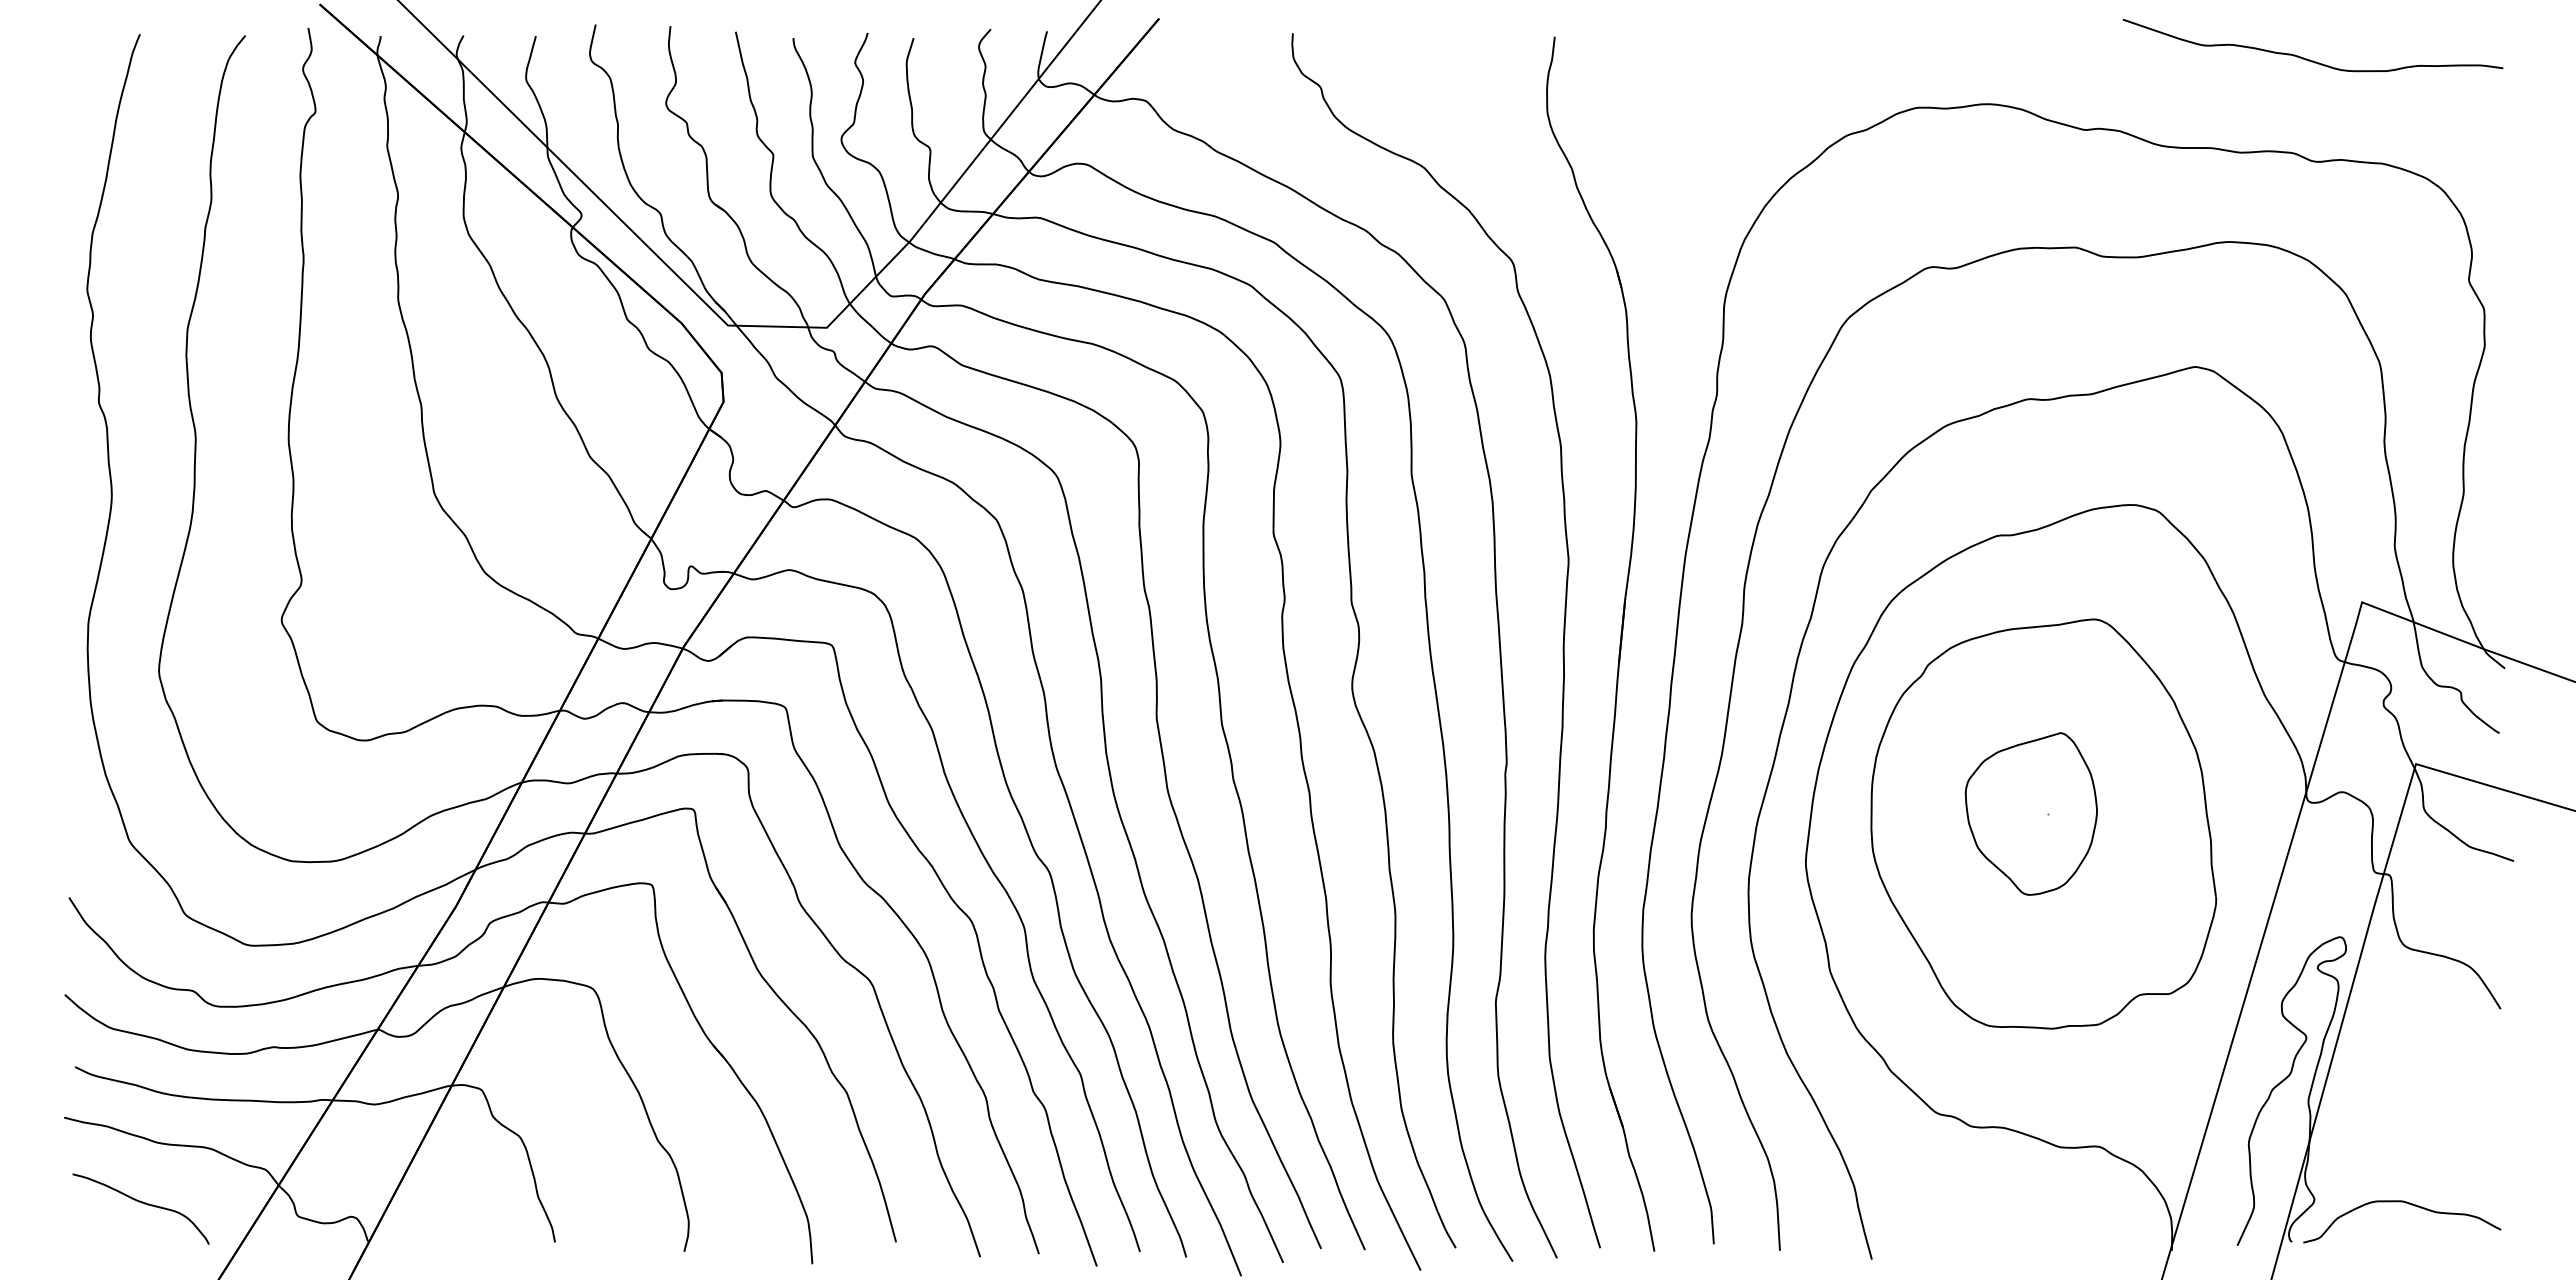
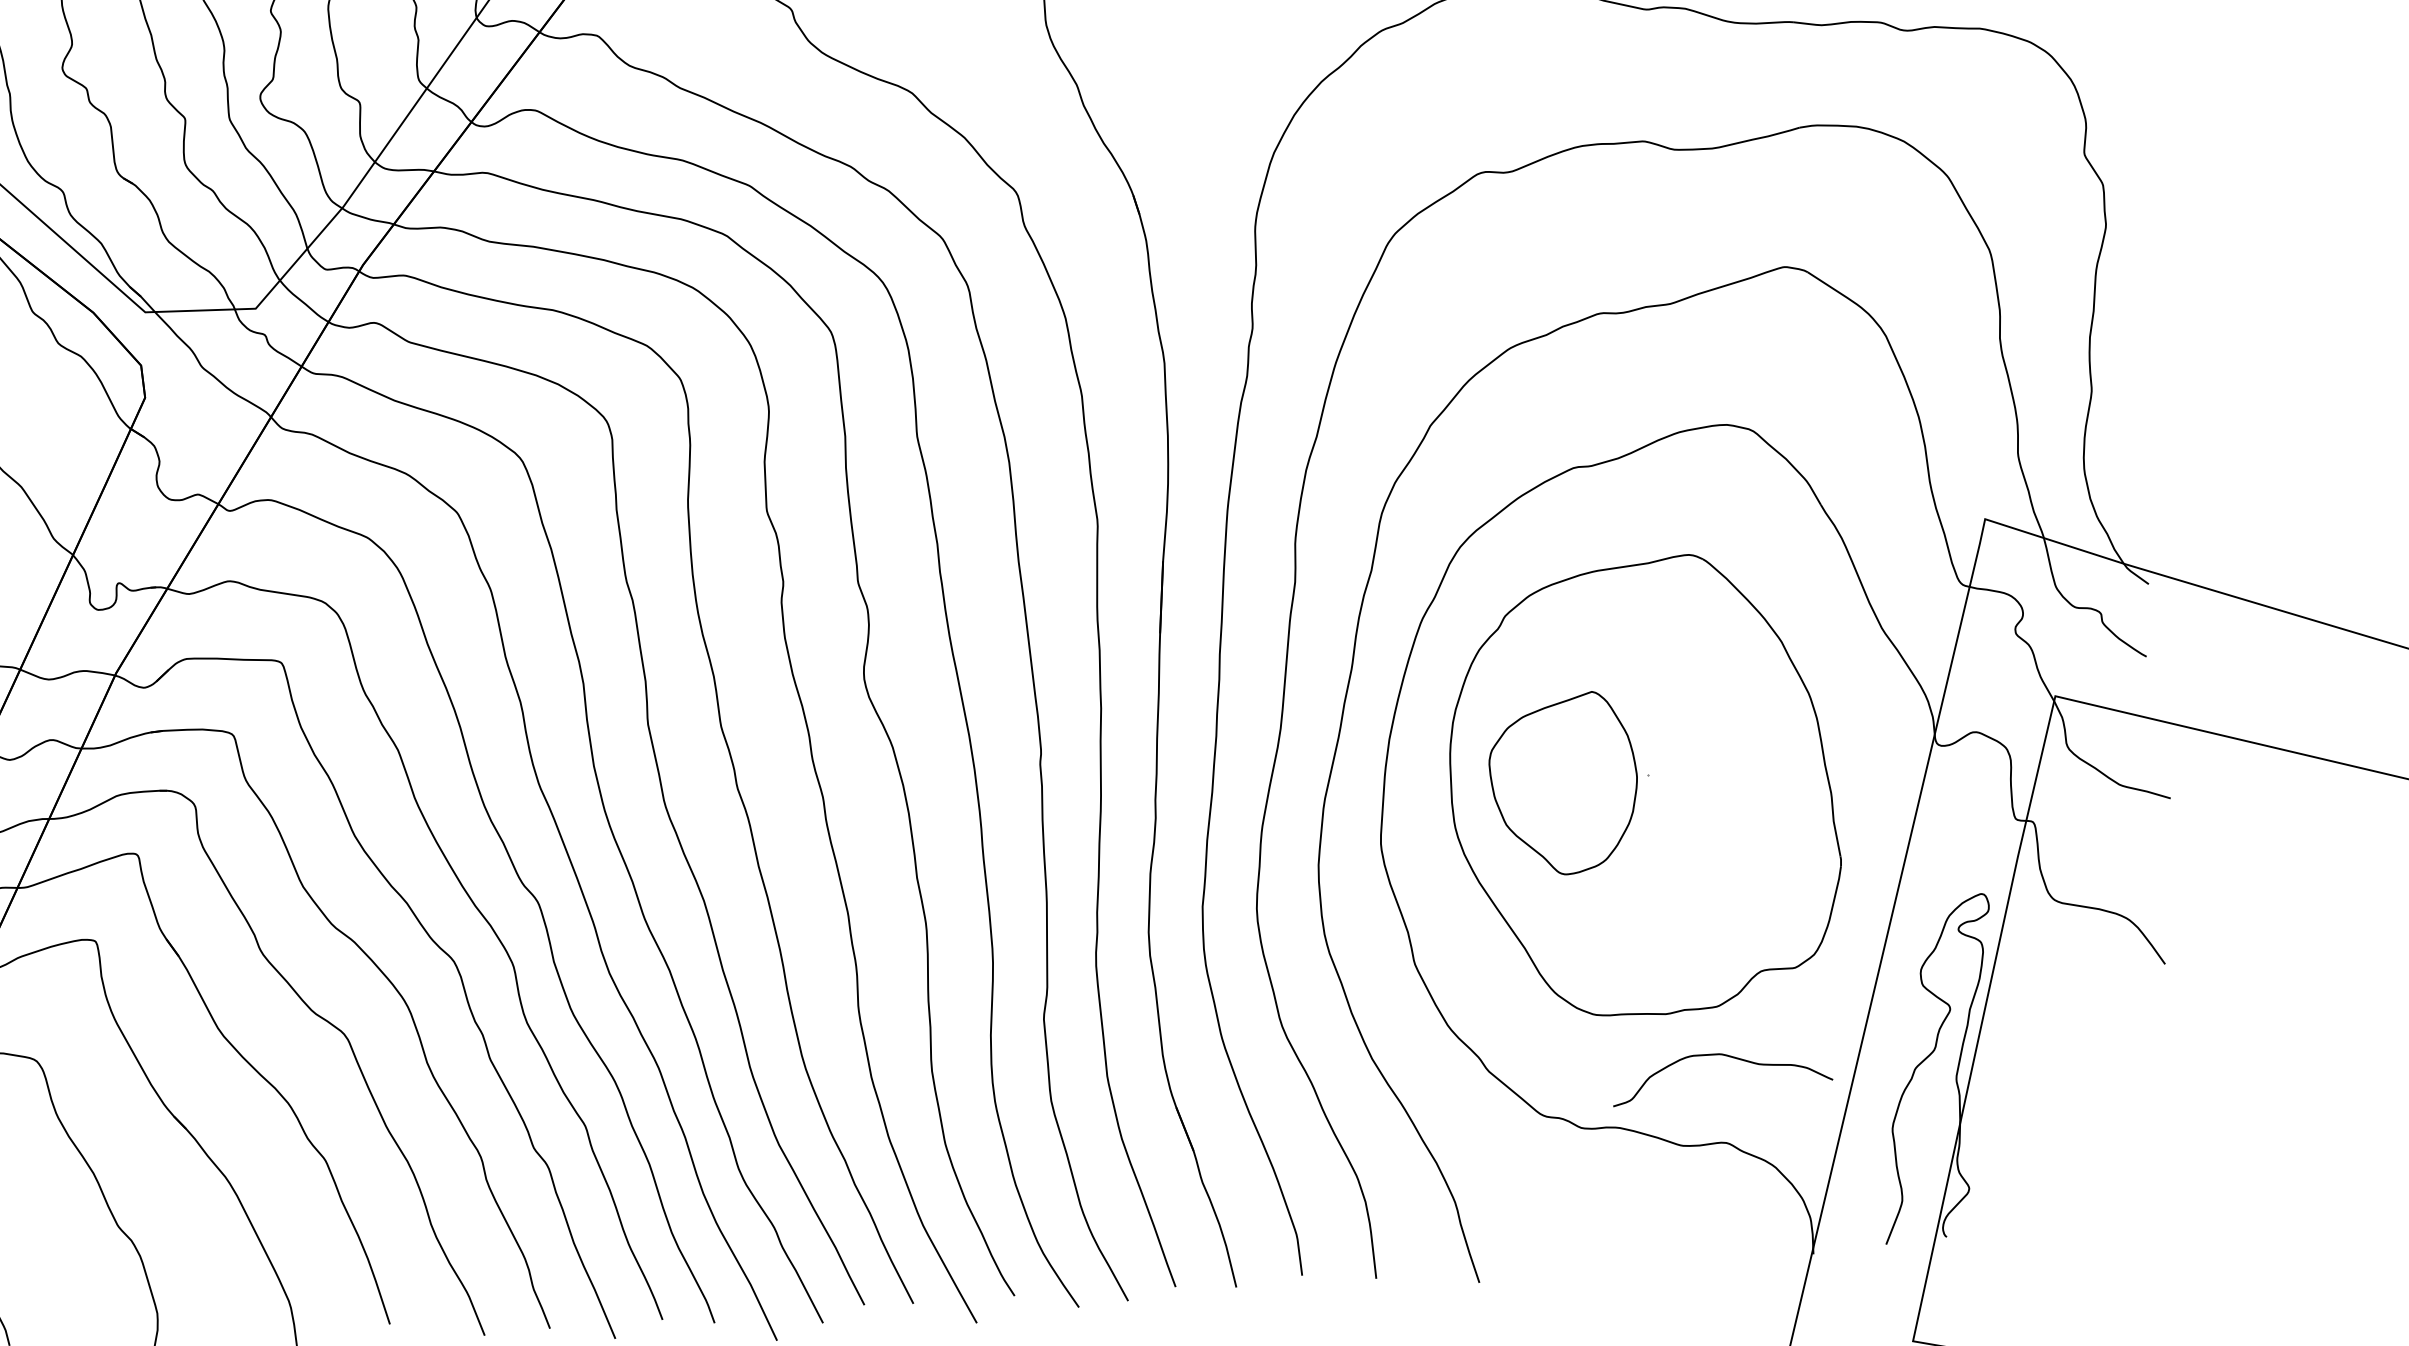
part: (2030, 813) -> (1562, 783), moved
curve: (2408, 1204) -> (1728, 1057), moved

